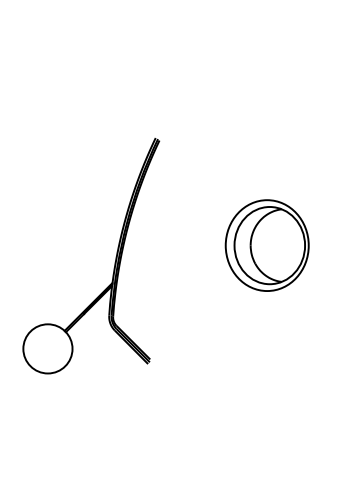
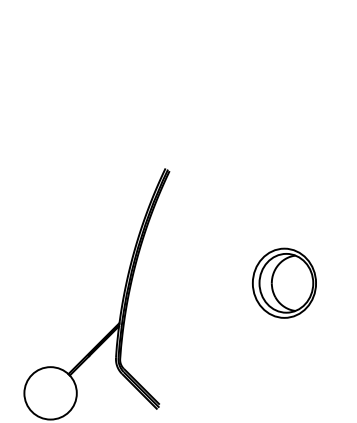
part: (266, 245) -> (283, 283), size x0.71

